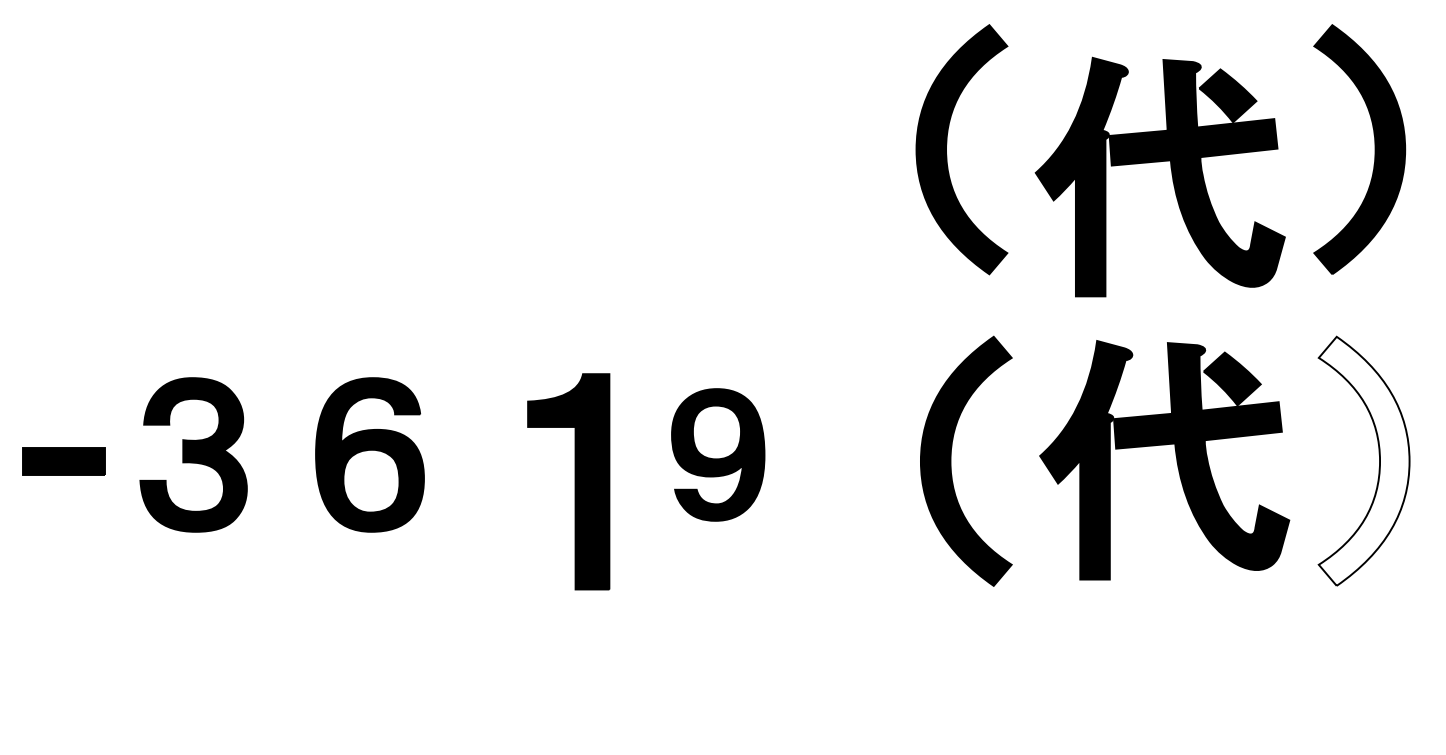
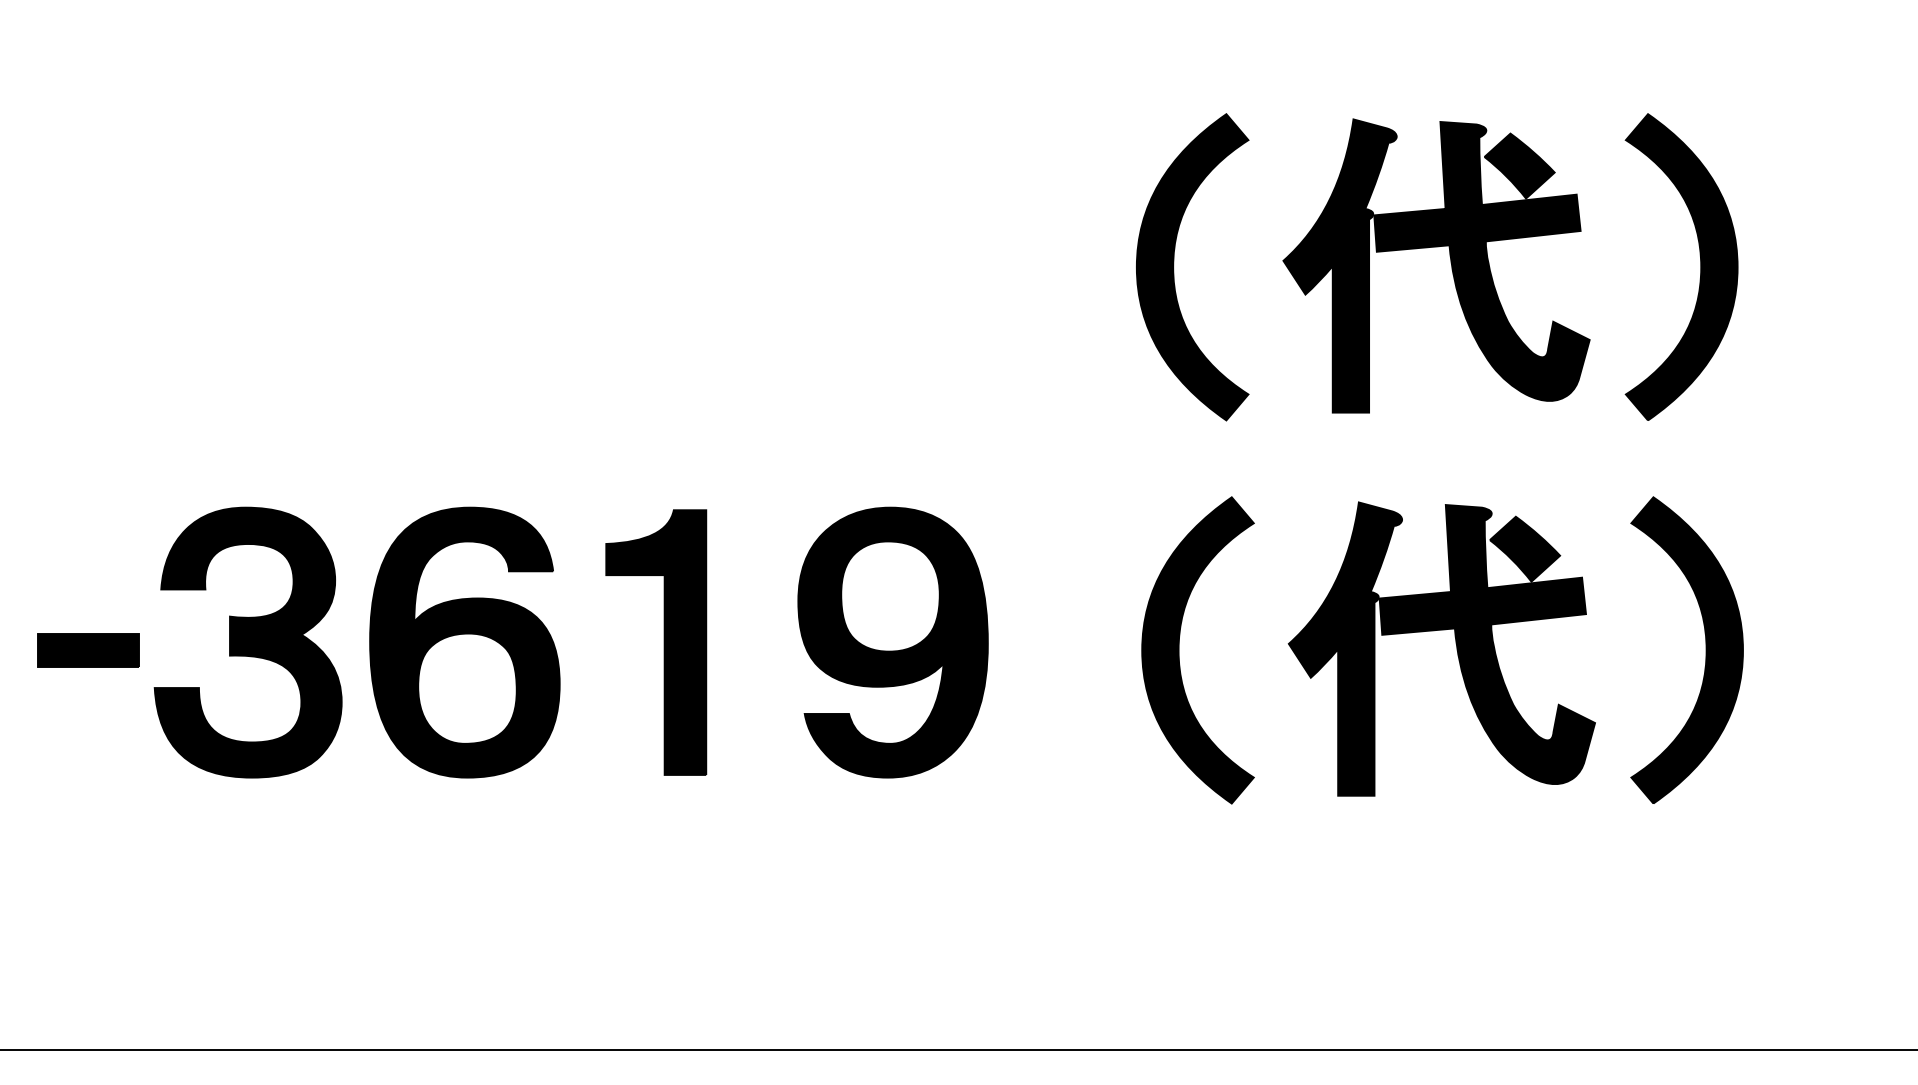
part: (1171, 175) -> (1450, 263), moved
part: (193, 454) -> (247, 642), size x1.43
part: (369, 454) -> (464, 642), size x1.43
part: (717, 454) -> (892, 642), size x1.67
fill: (1363, 461) -> (1686, 650), added
part: (574, 481) -> (663, 642), moved

